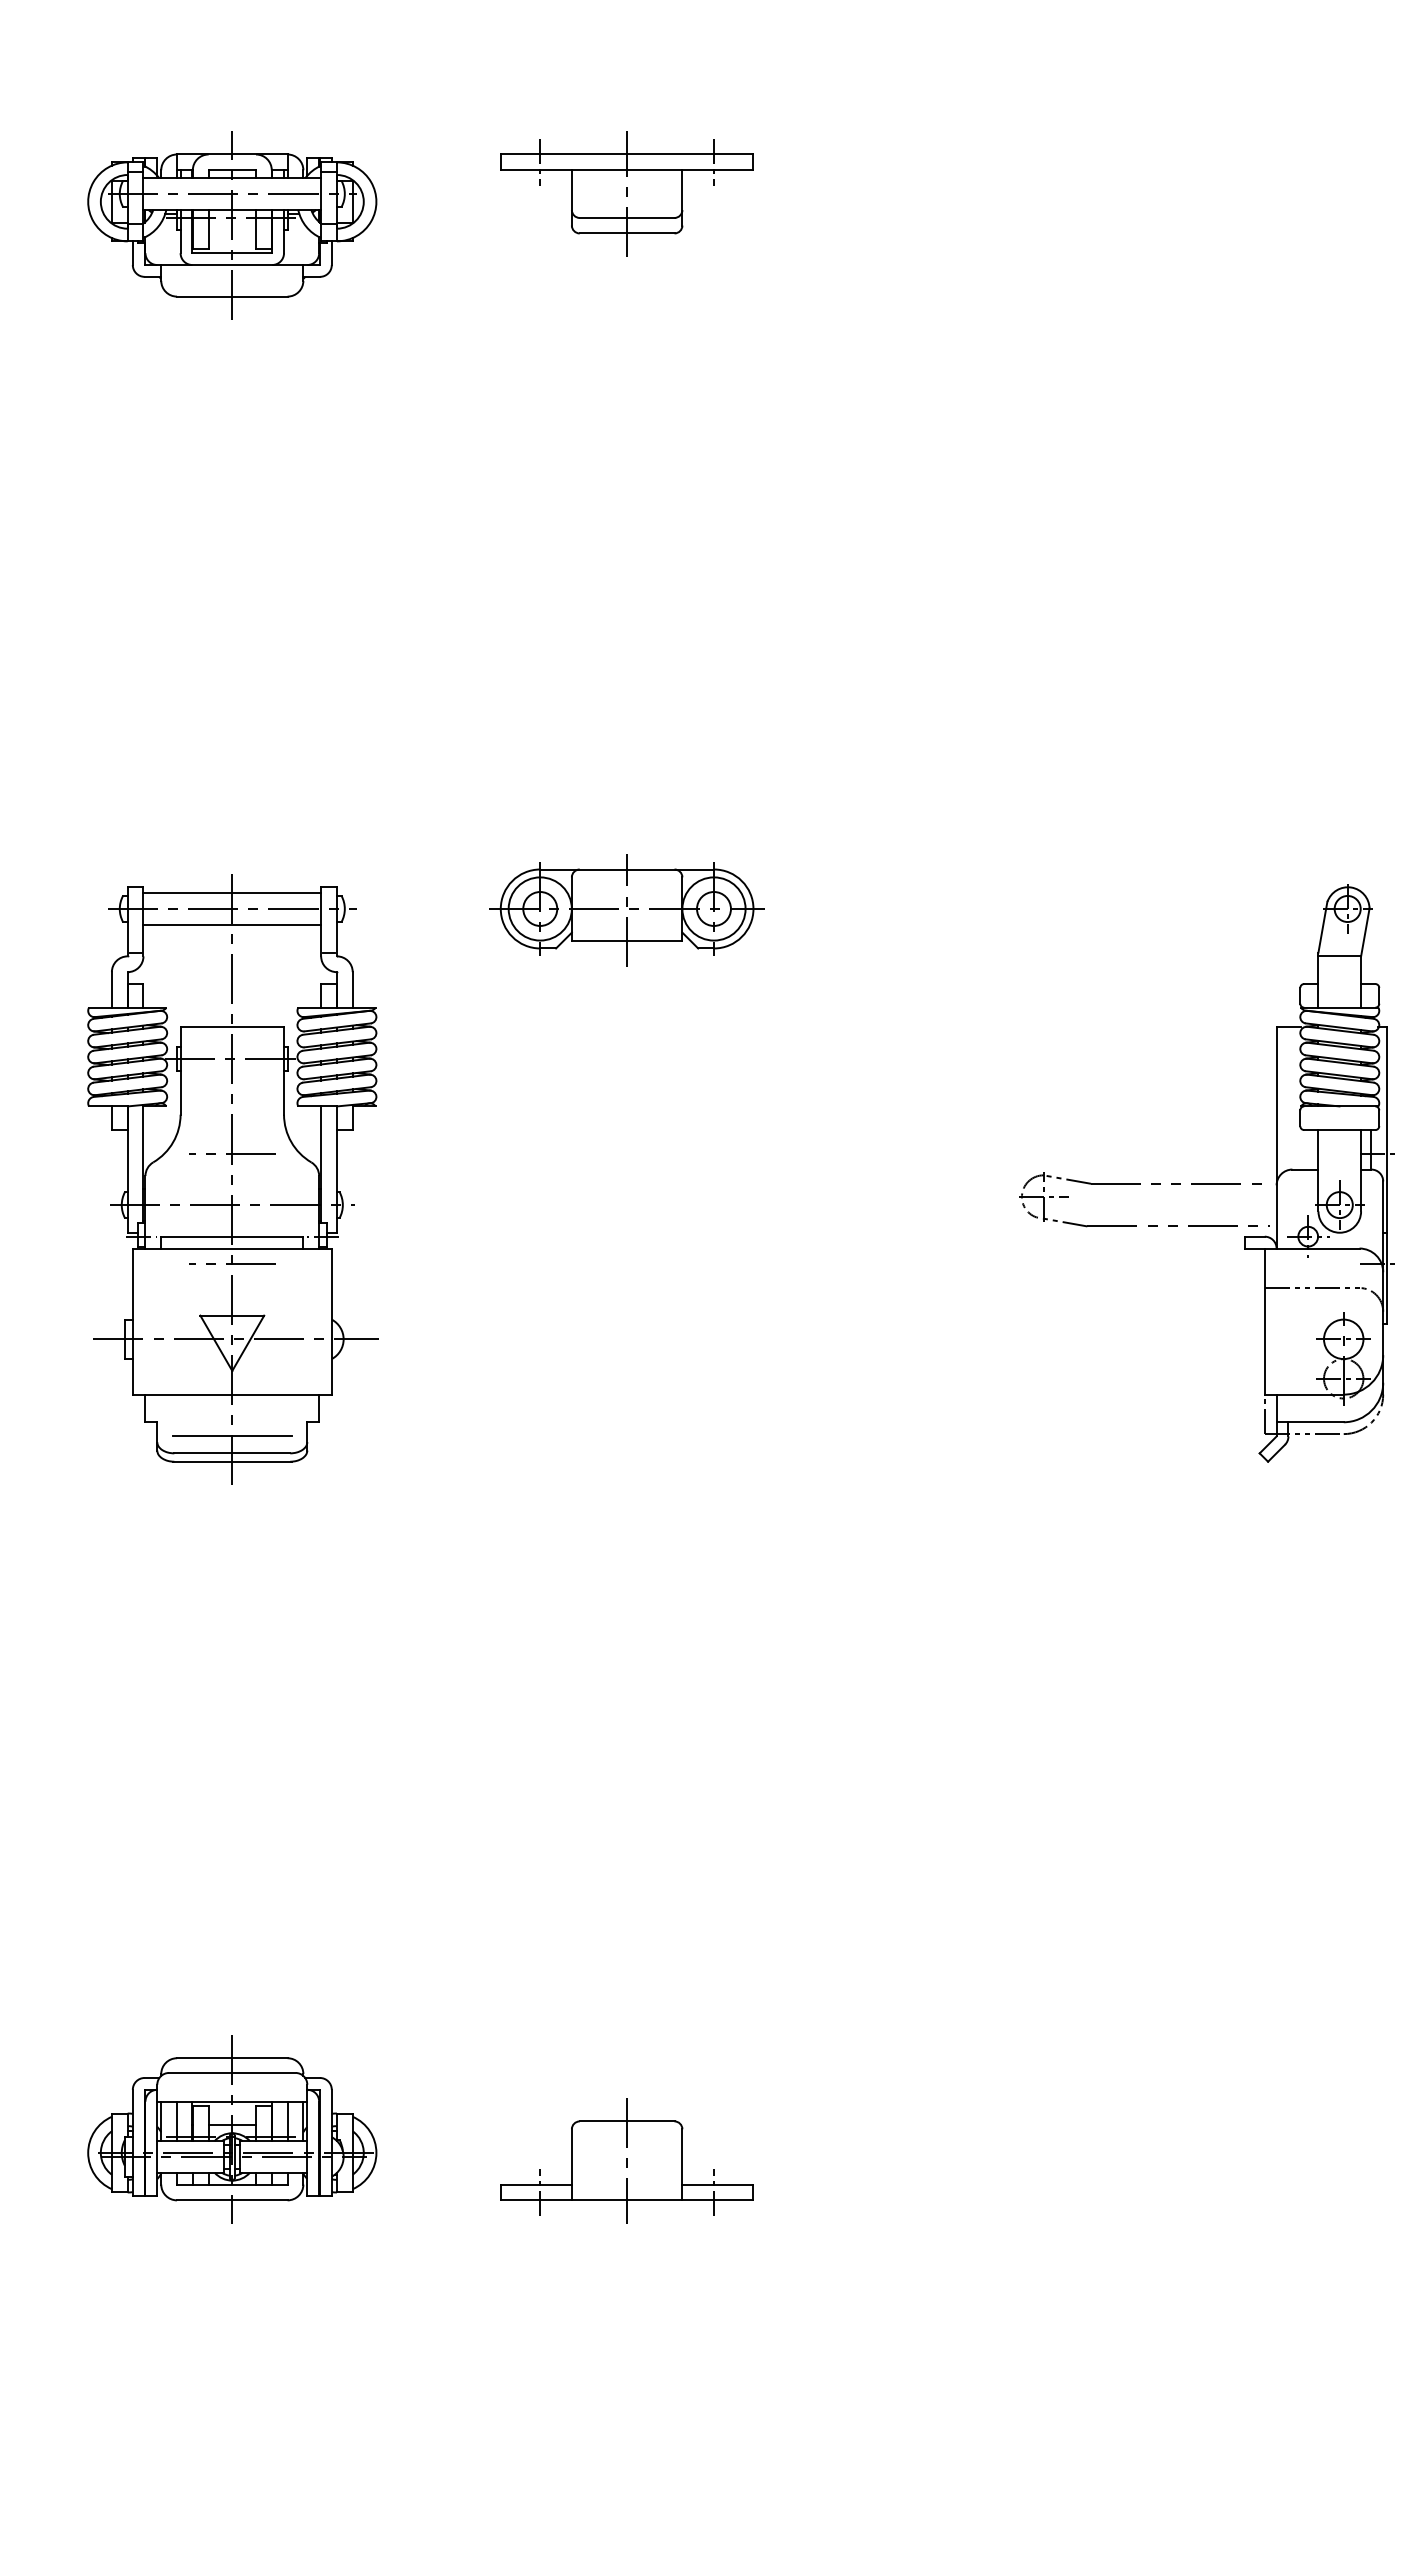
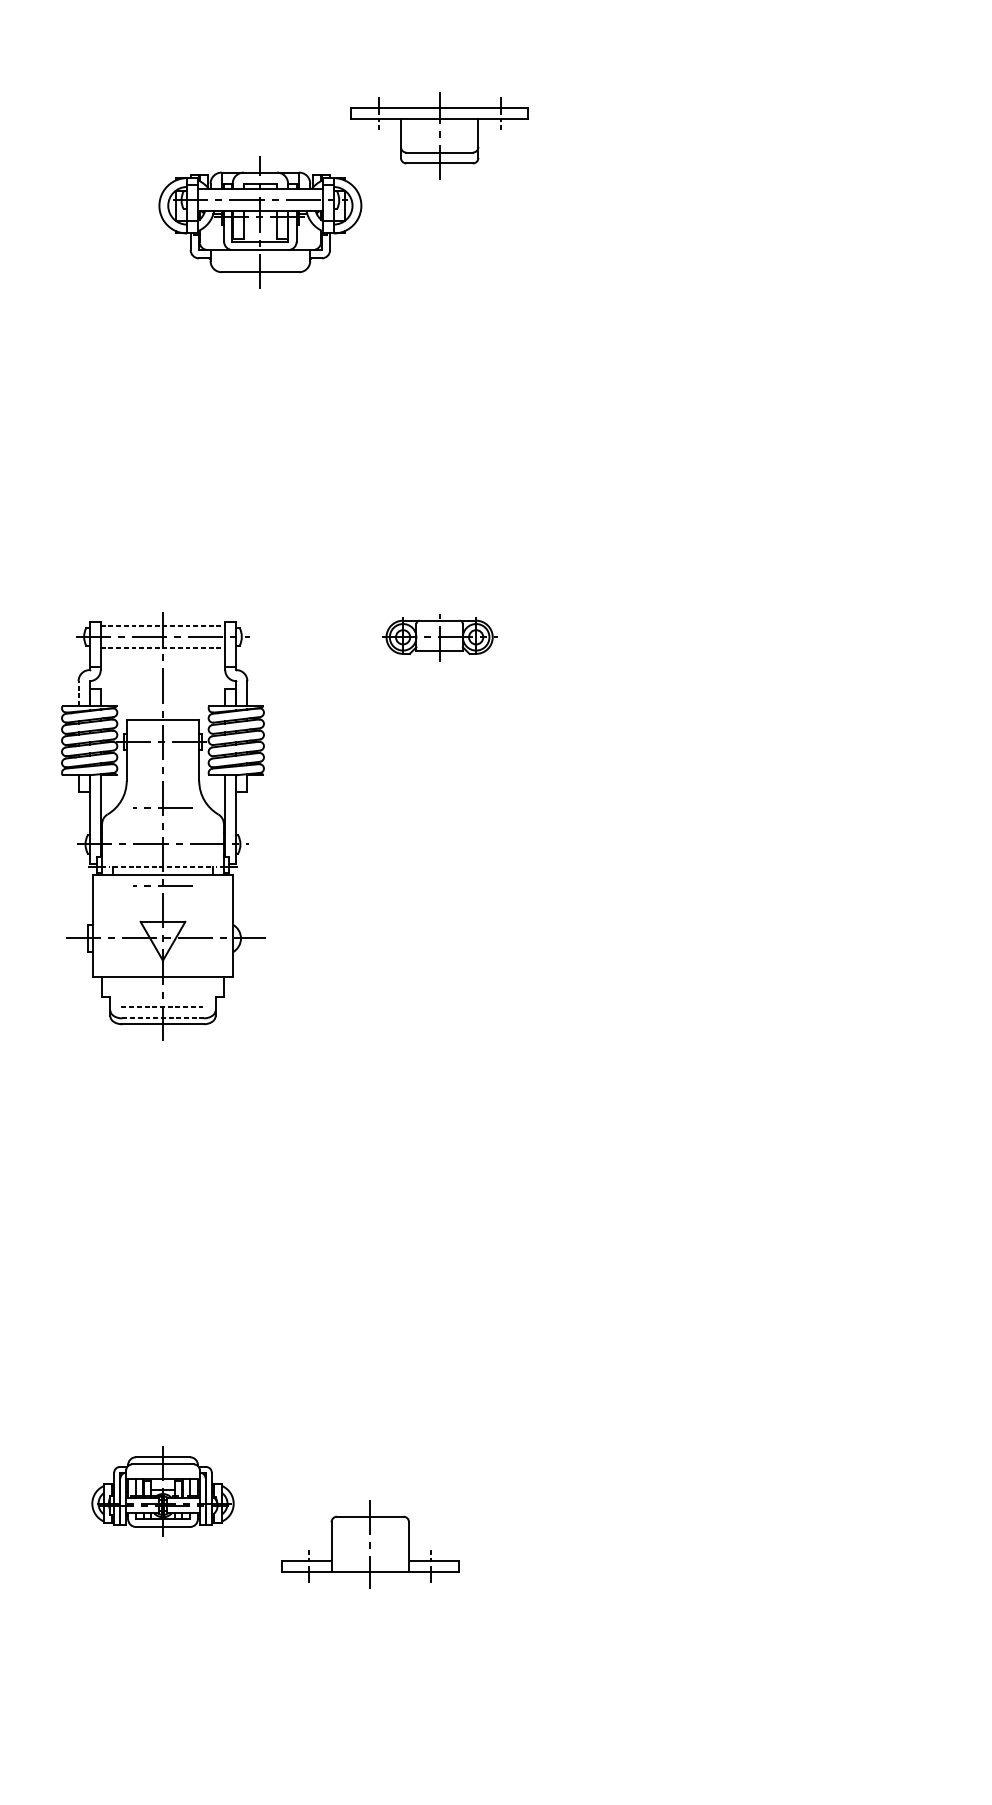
part: (232, 225) -> (260, 222), moved
line: (232, 893) -> (163, 626), solid -> dashed
part: (626, 910) -> (439, 637), size x0.6
line: (232, 924) -> (163, 647), solid -> dashed
line: (111, 989) -> (78, 693), solid -> dashed
part: (1206, 1183) -> (845, 829), removed
line: (232, 1236) -> (163, 866), solid -> dashed
line: (232, 1436) -> (163, 1006), solid -> dashed
line: (232, 1453) -> (163, 1018), solid -> dashed
part: (232, 2129) -> (163, 1492), size x0.7
part: (626, 2160) -> (369, 1544), moved

